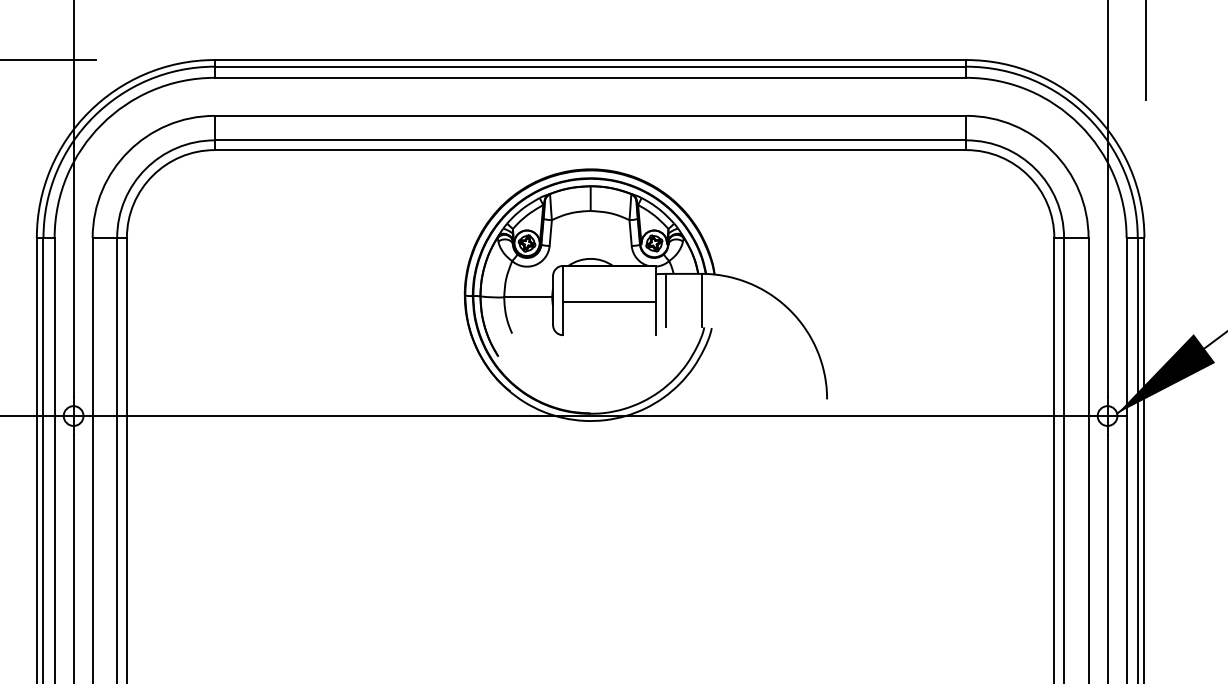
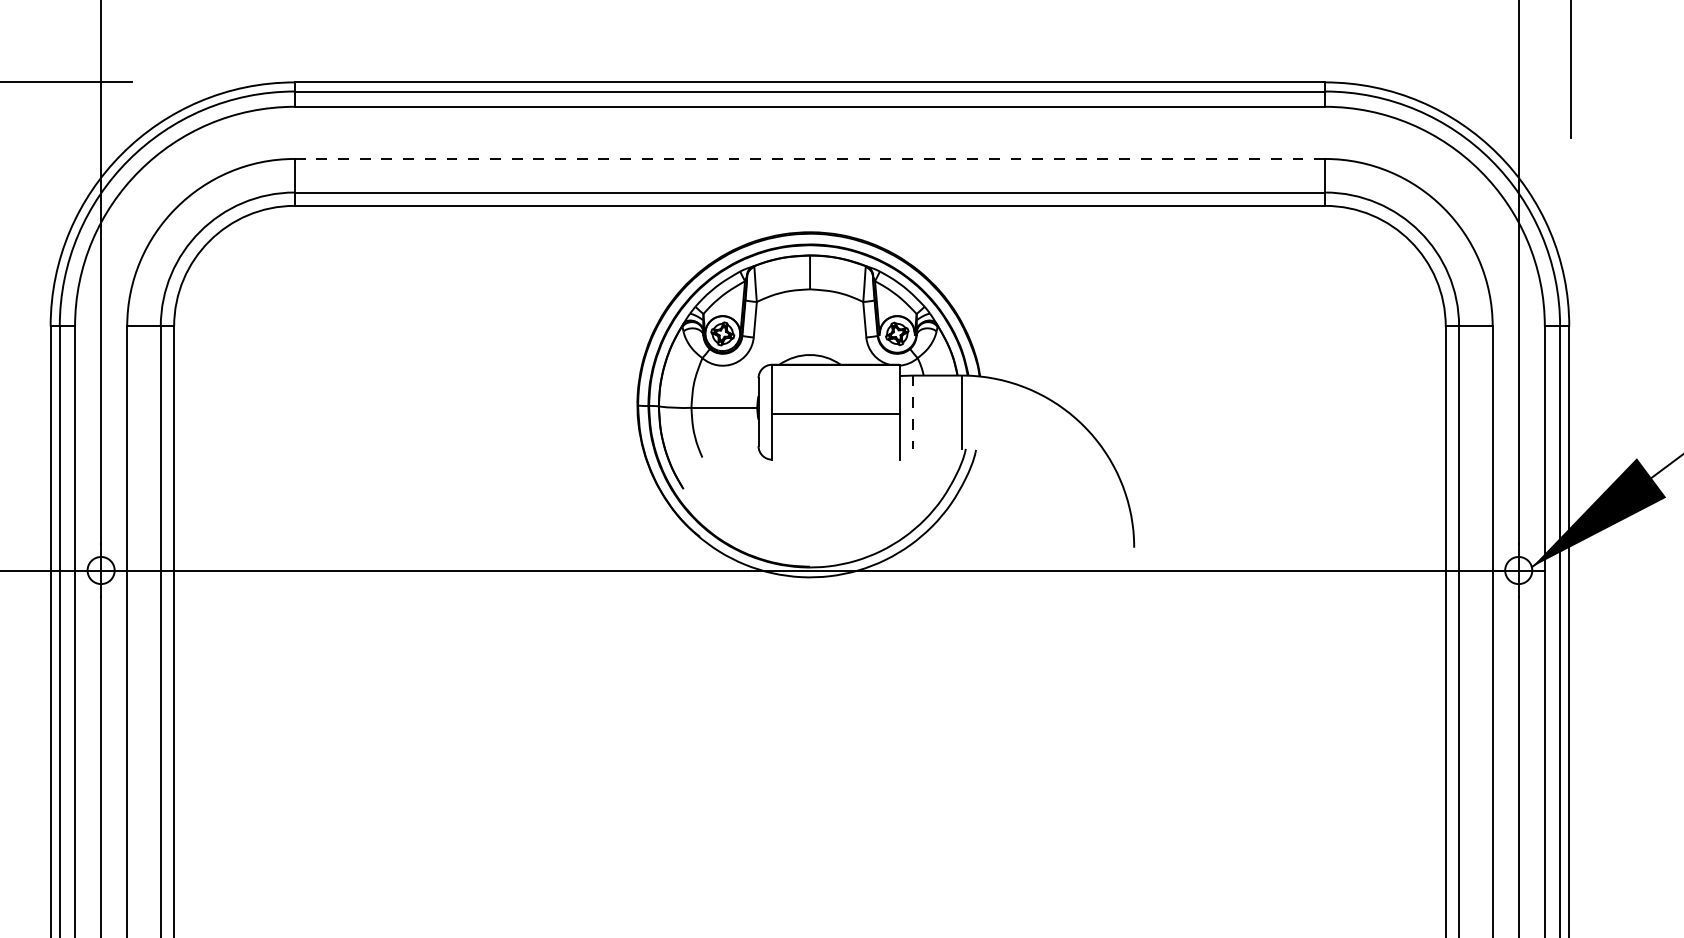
line: (590, 115) -> (809, 158), solid -> dashed
line: (665, 300) -> (912, 412), solid -> dashed

